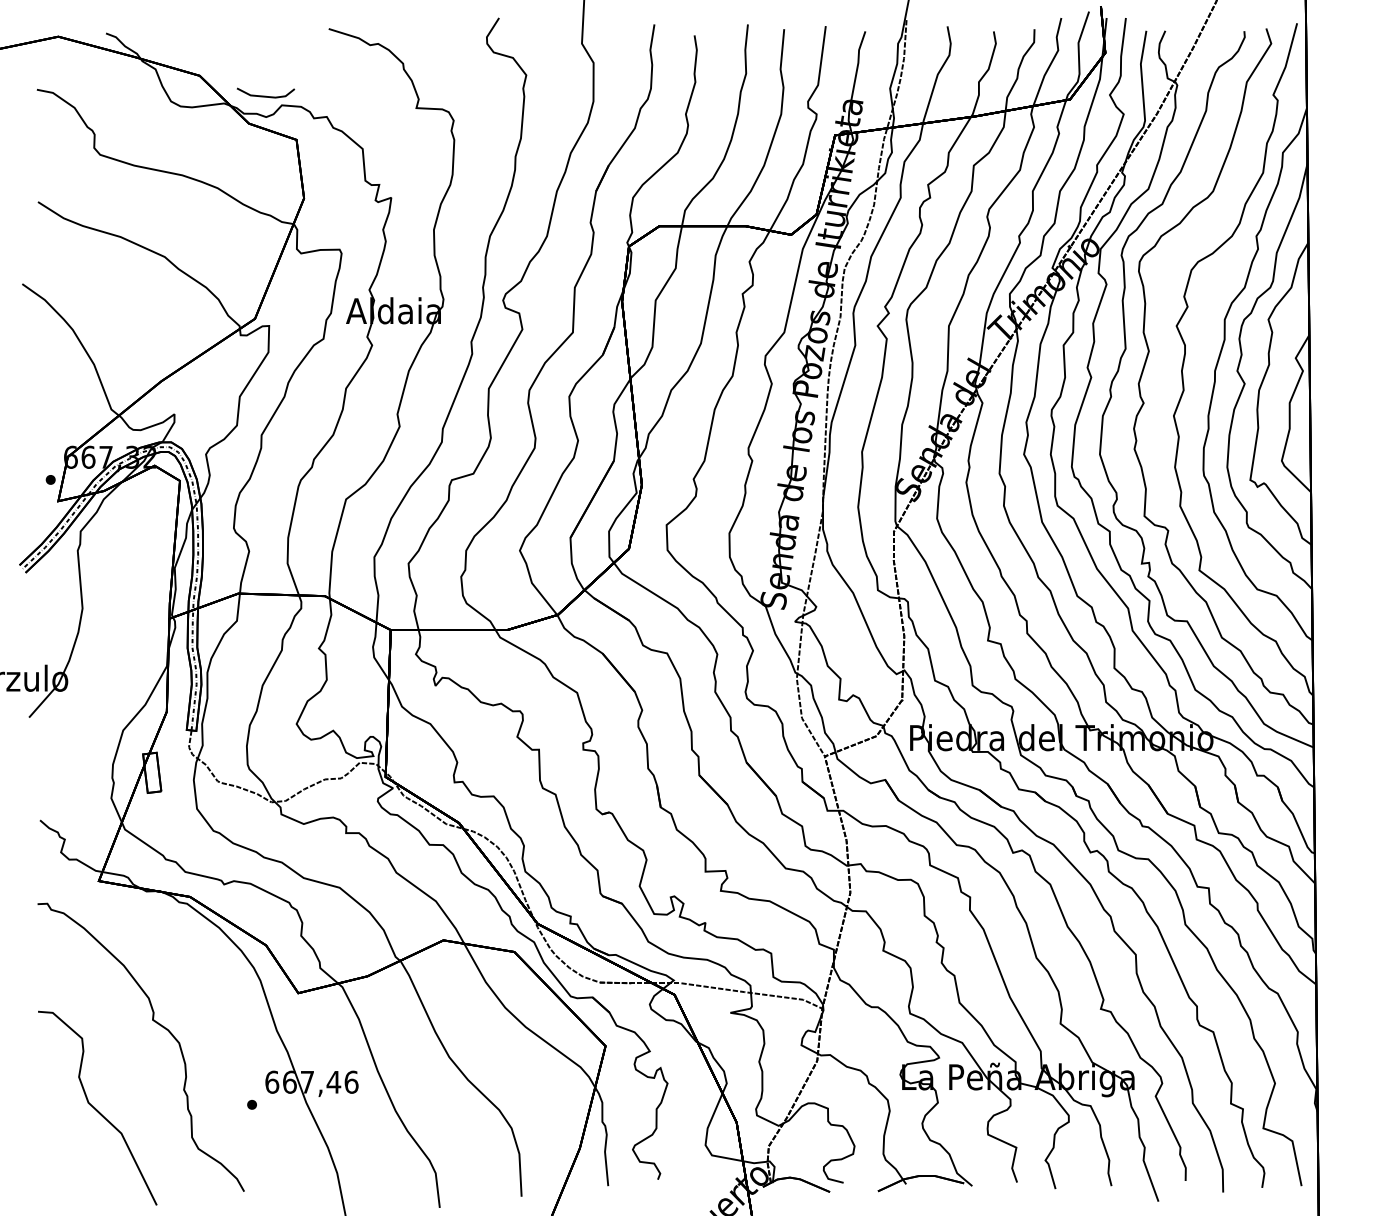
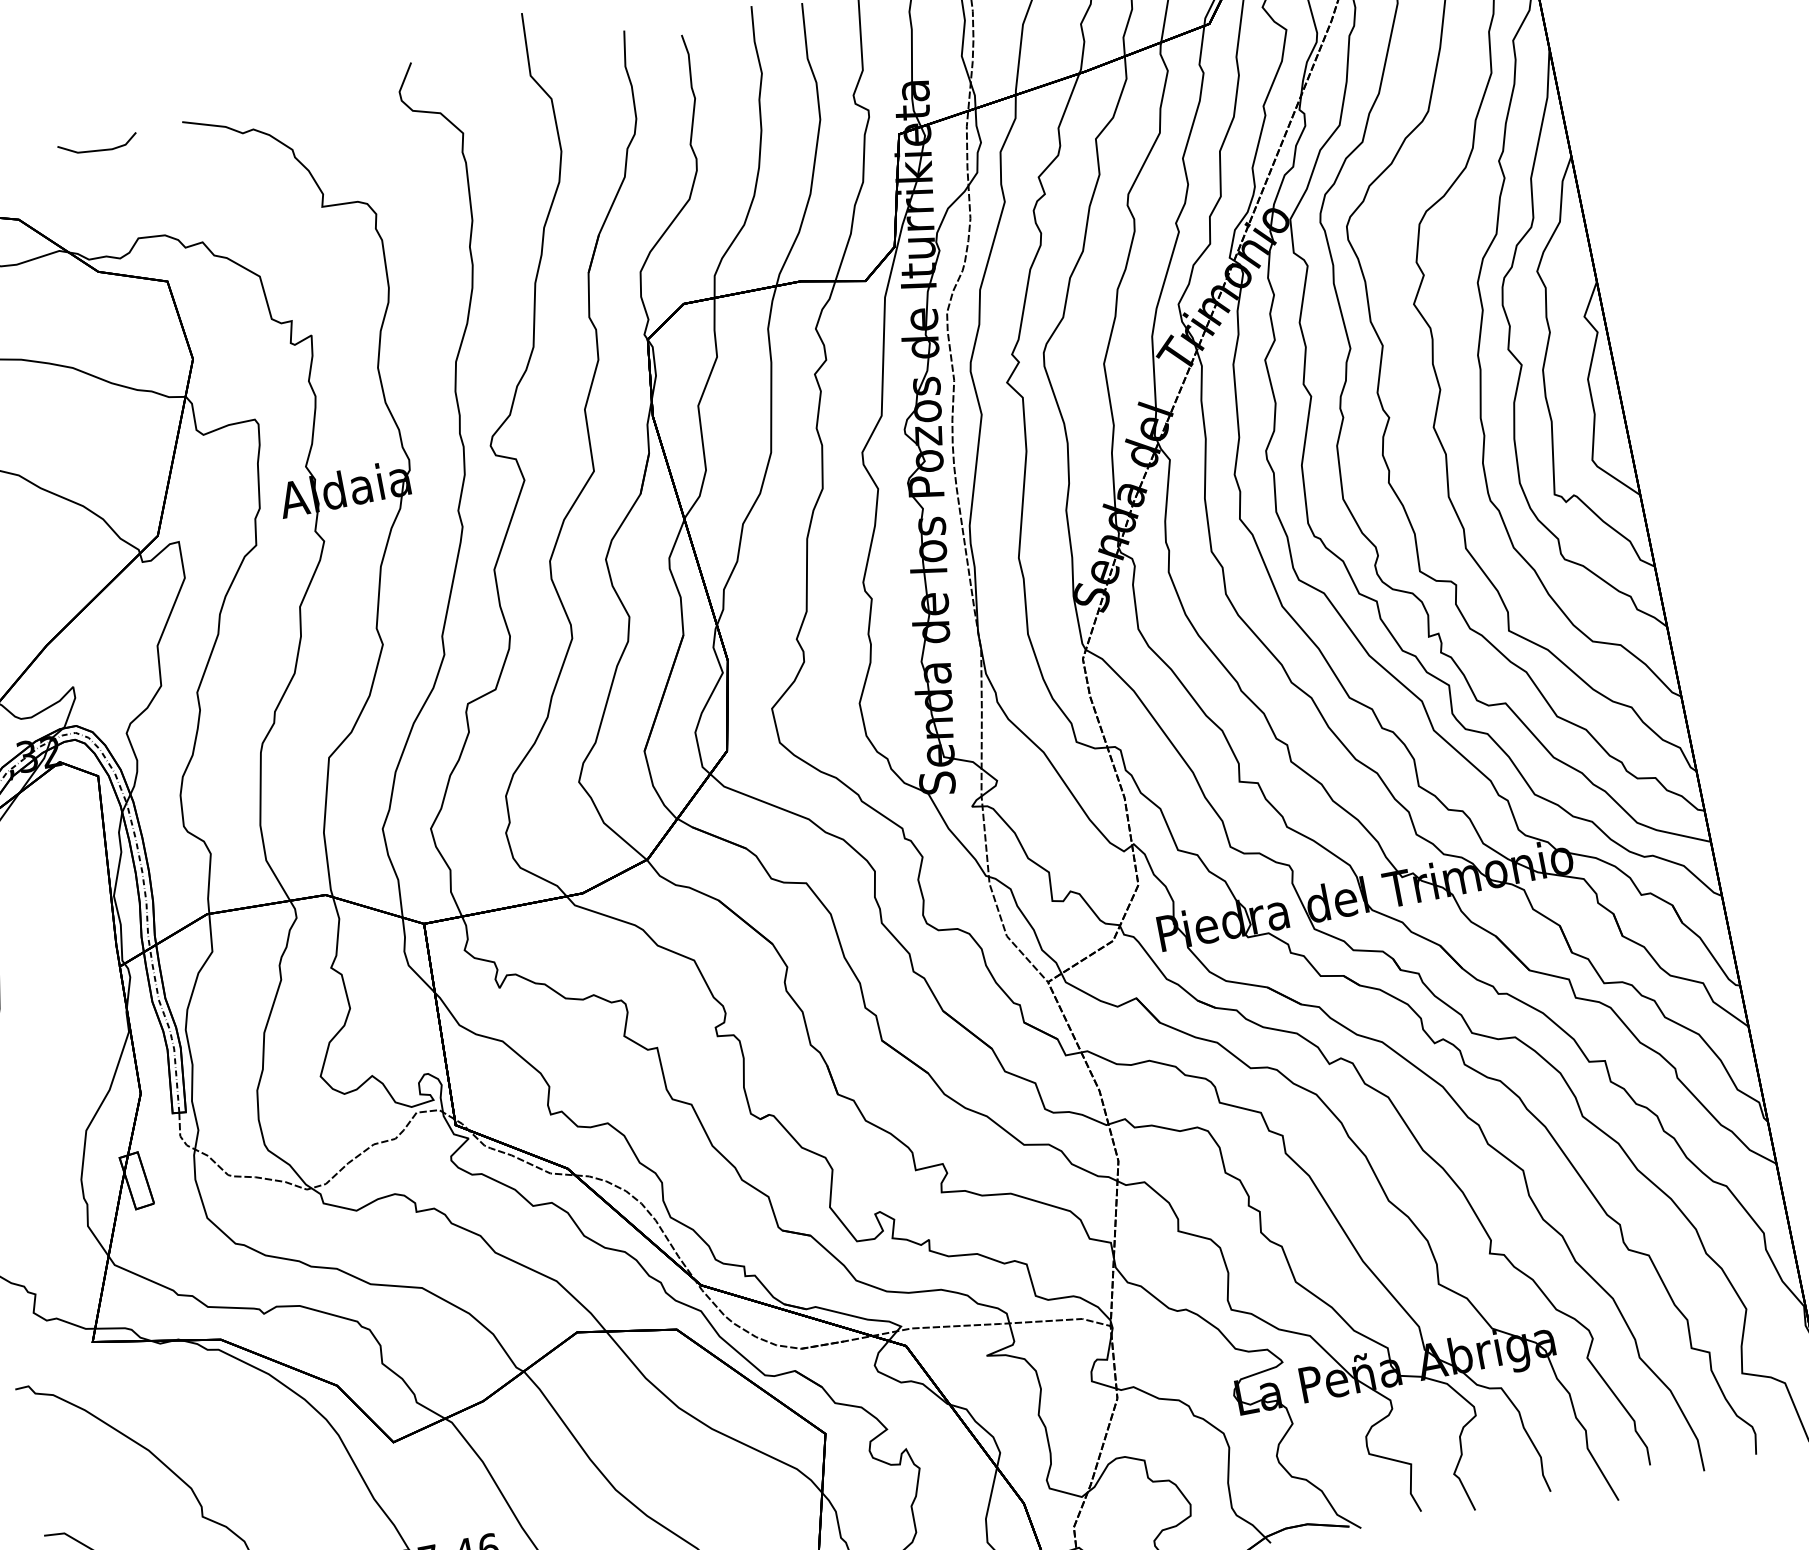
line: (265, 95) -> (98, 148), moved

